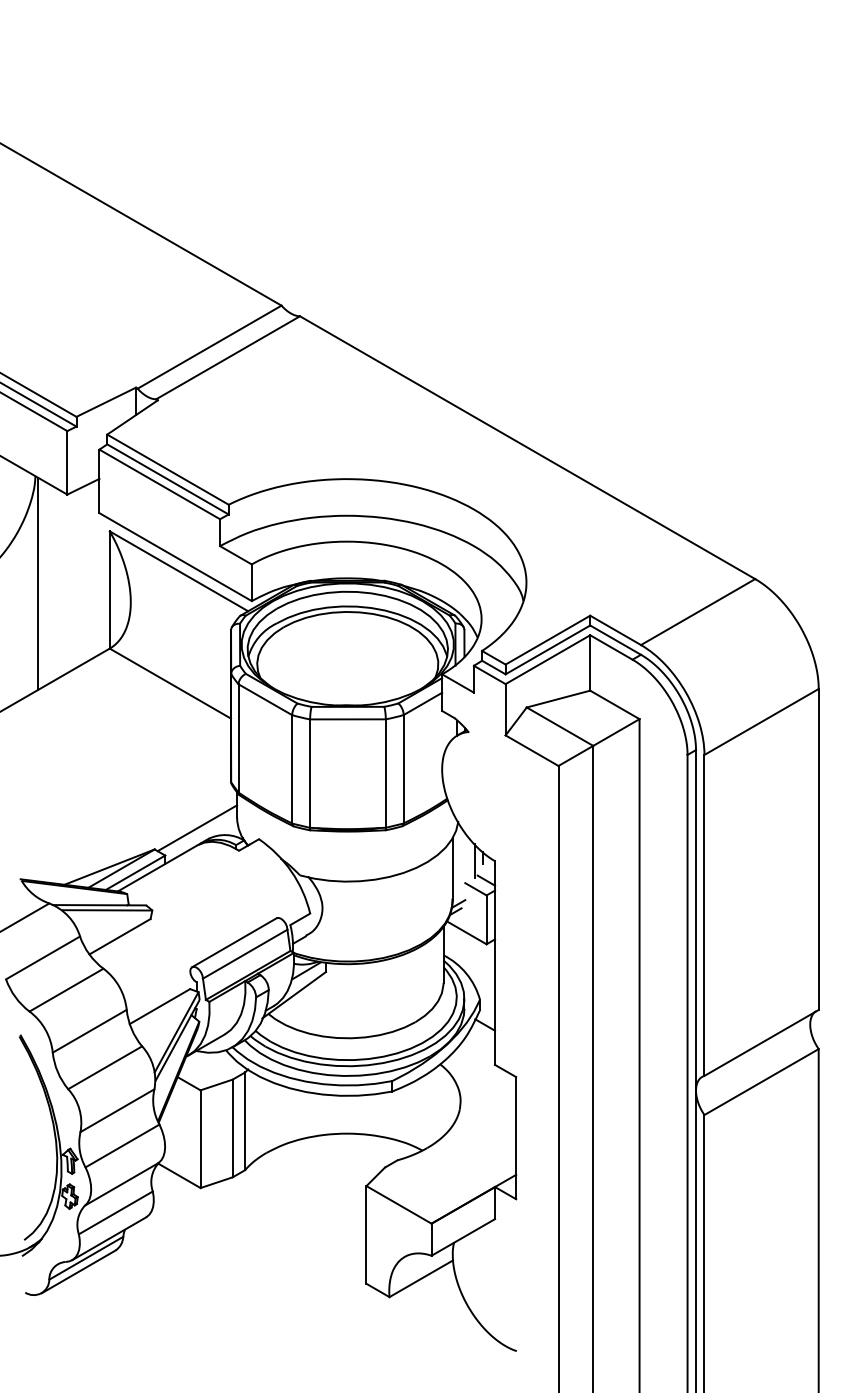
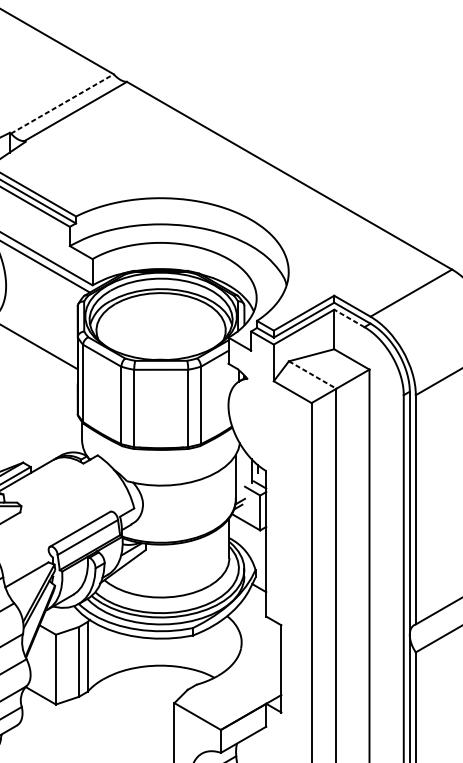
line: (210, 346) -> (63, 103), solid -> dashed
line: (610, 647) -> (348, 318), solid -> dashed
line: (560, 726) -> (313, 374), solid -> dashed
line: (197, 828) -> (53, 447), removed

